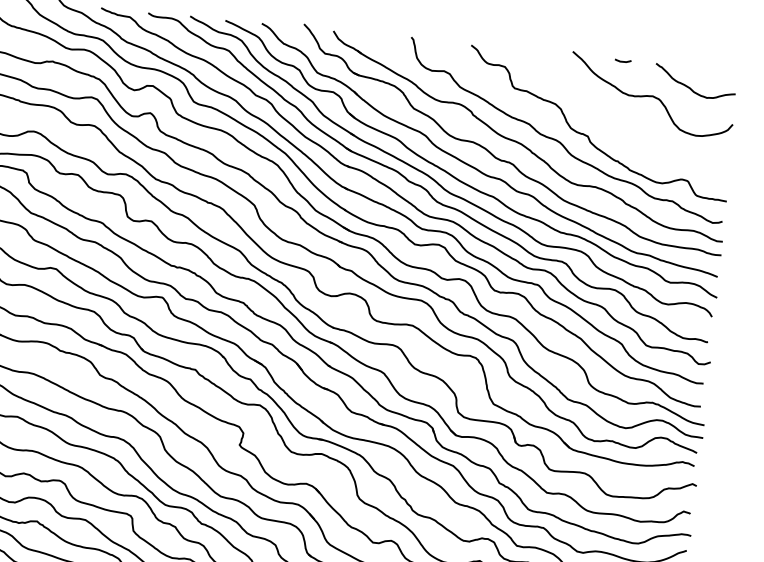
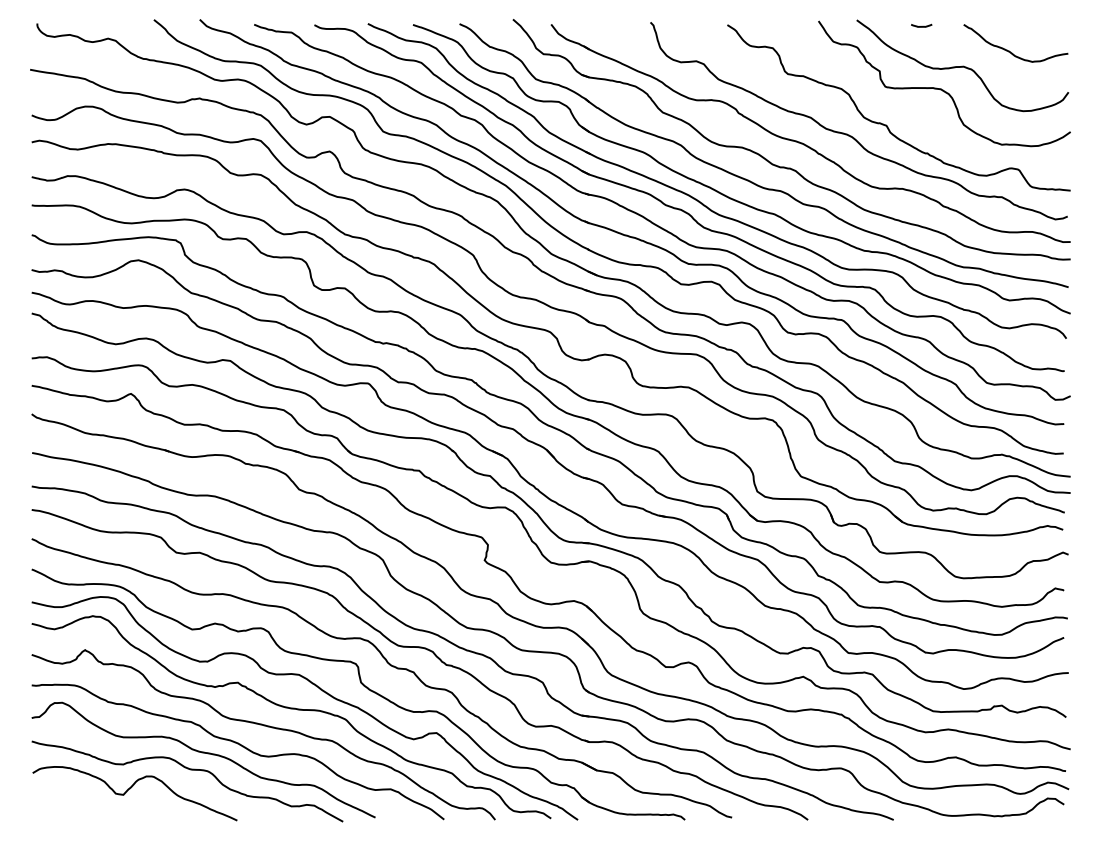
curve: (633, 111) -> (941, 88), added

